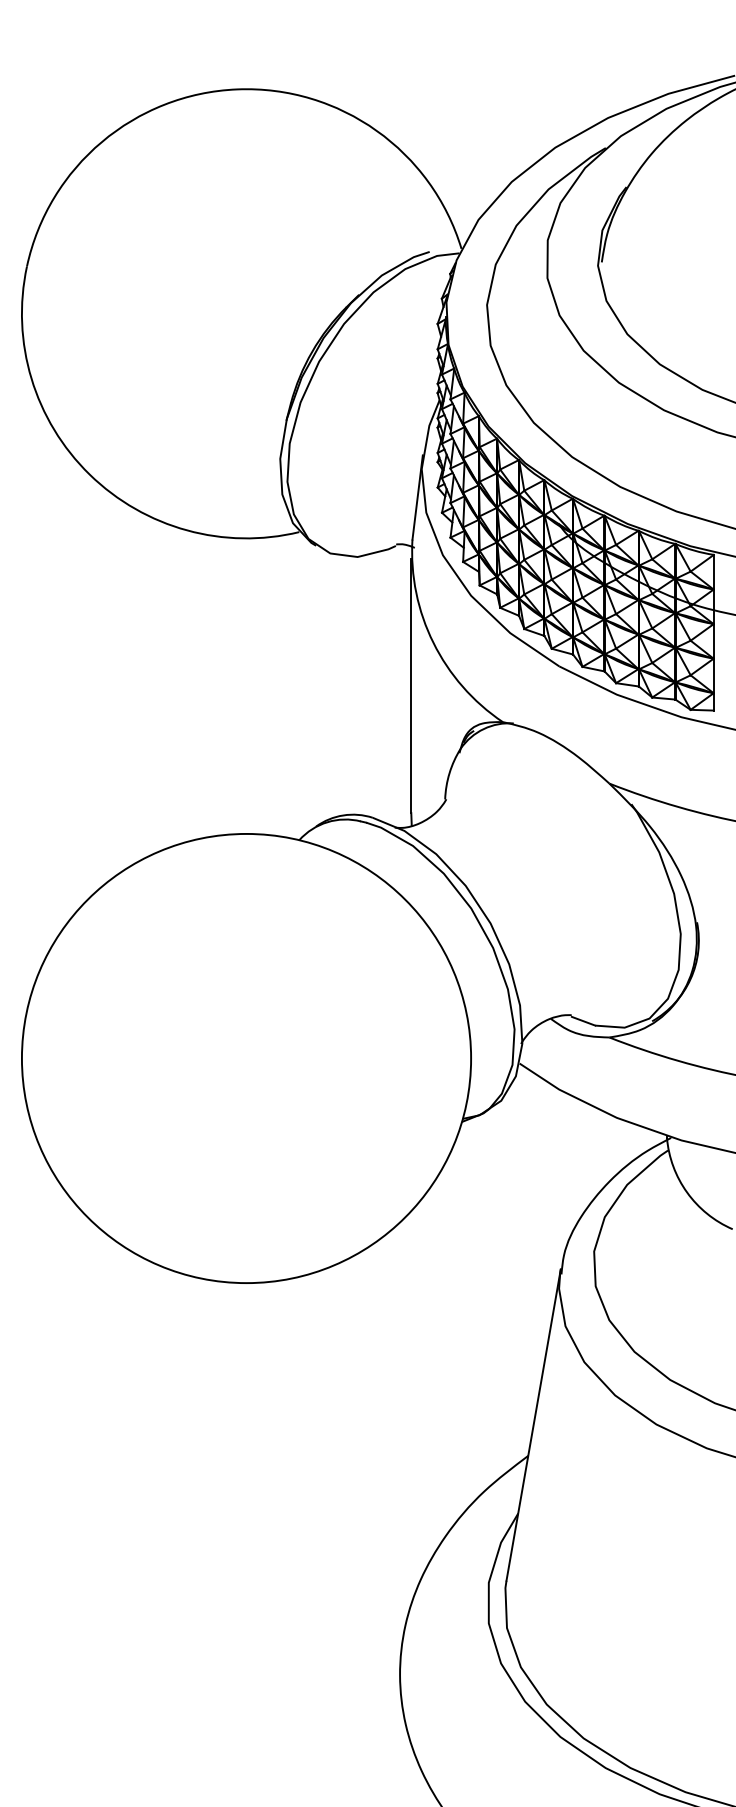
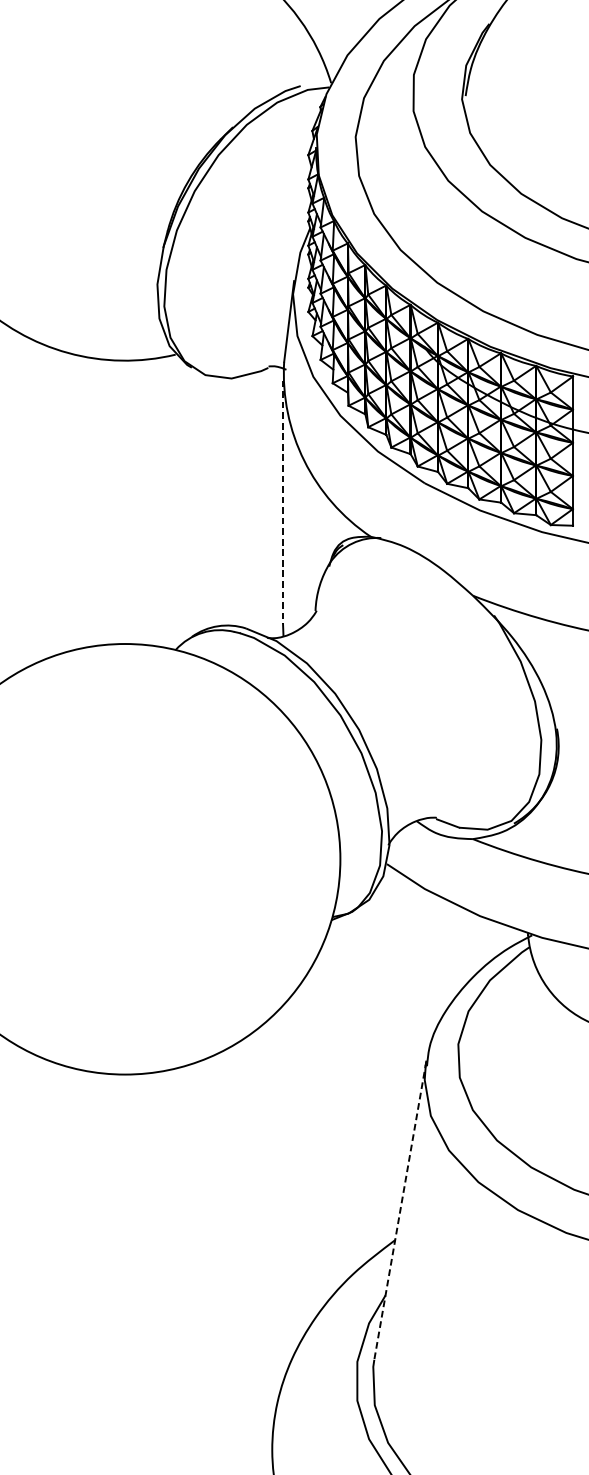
line: (411, 686) -> (283, 502), solid -> dashed
line: (533, 1425) -> (400, 1211), solid -> dashed

